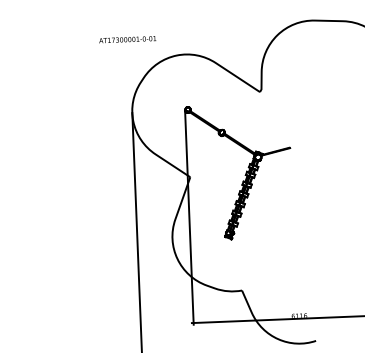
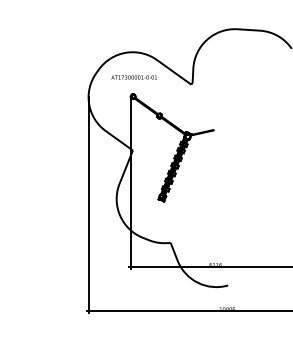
text: (126, 39) -> (133, 77), moved

